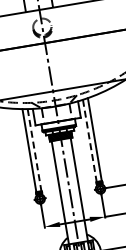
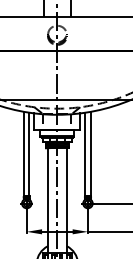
line: (89, 141) -> (85, 154), dashed -> solid
line: (34, 150) -> (29, 154), dashed -> solid

